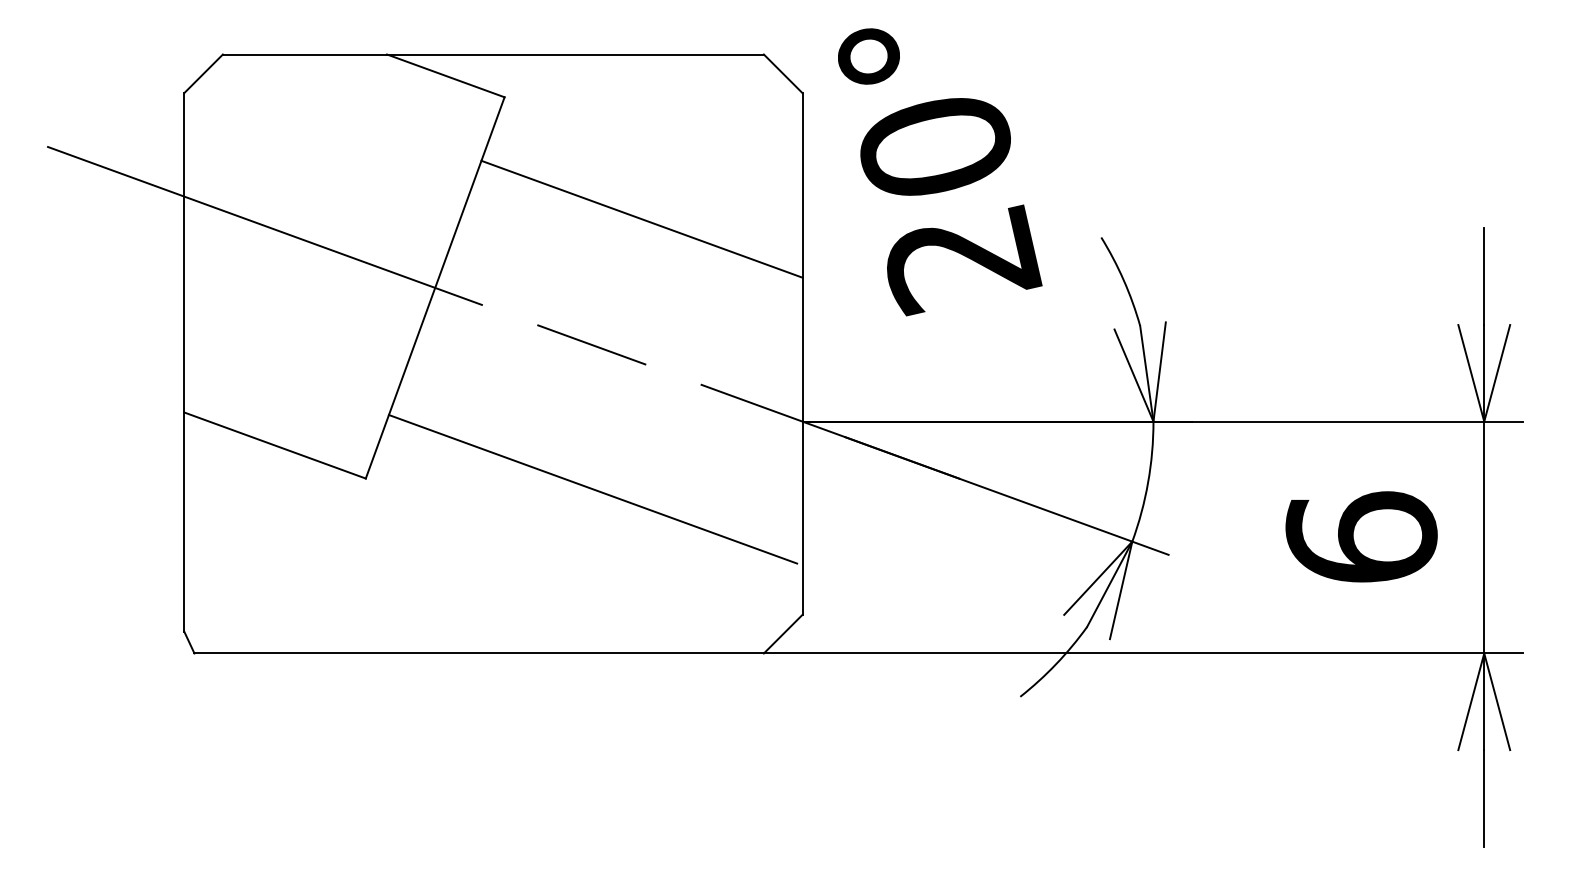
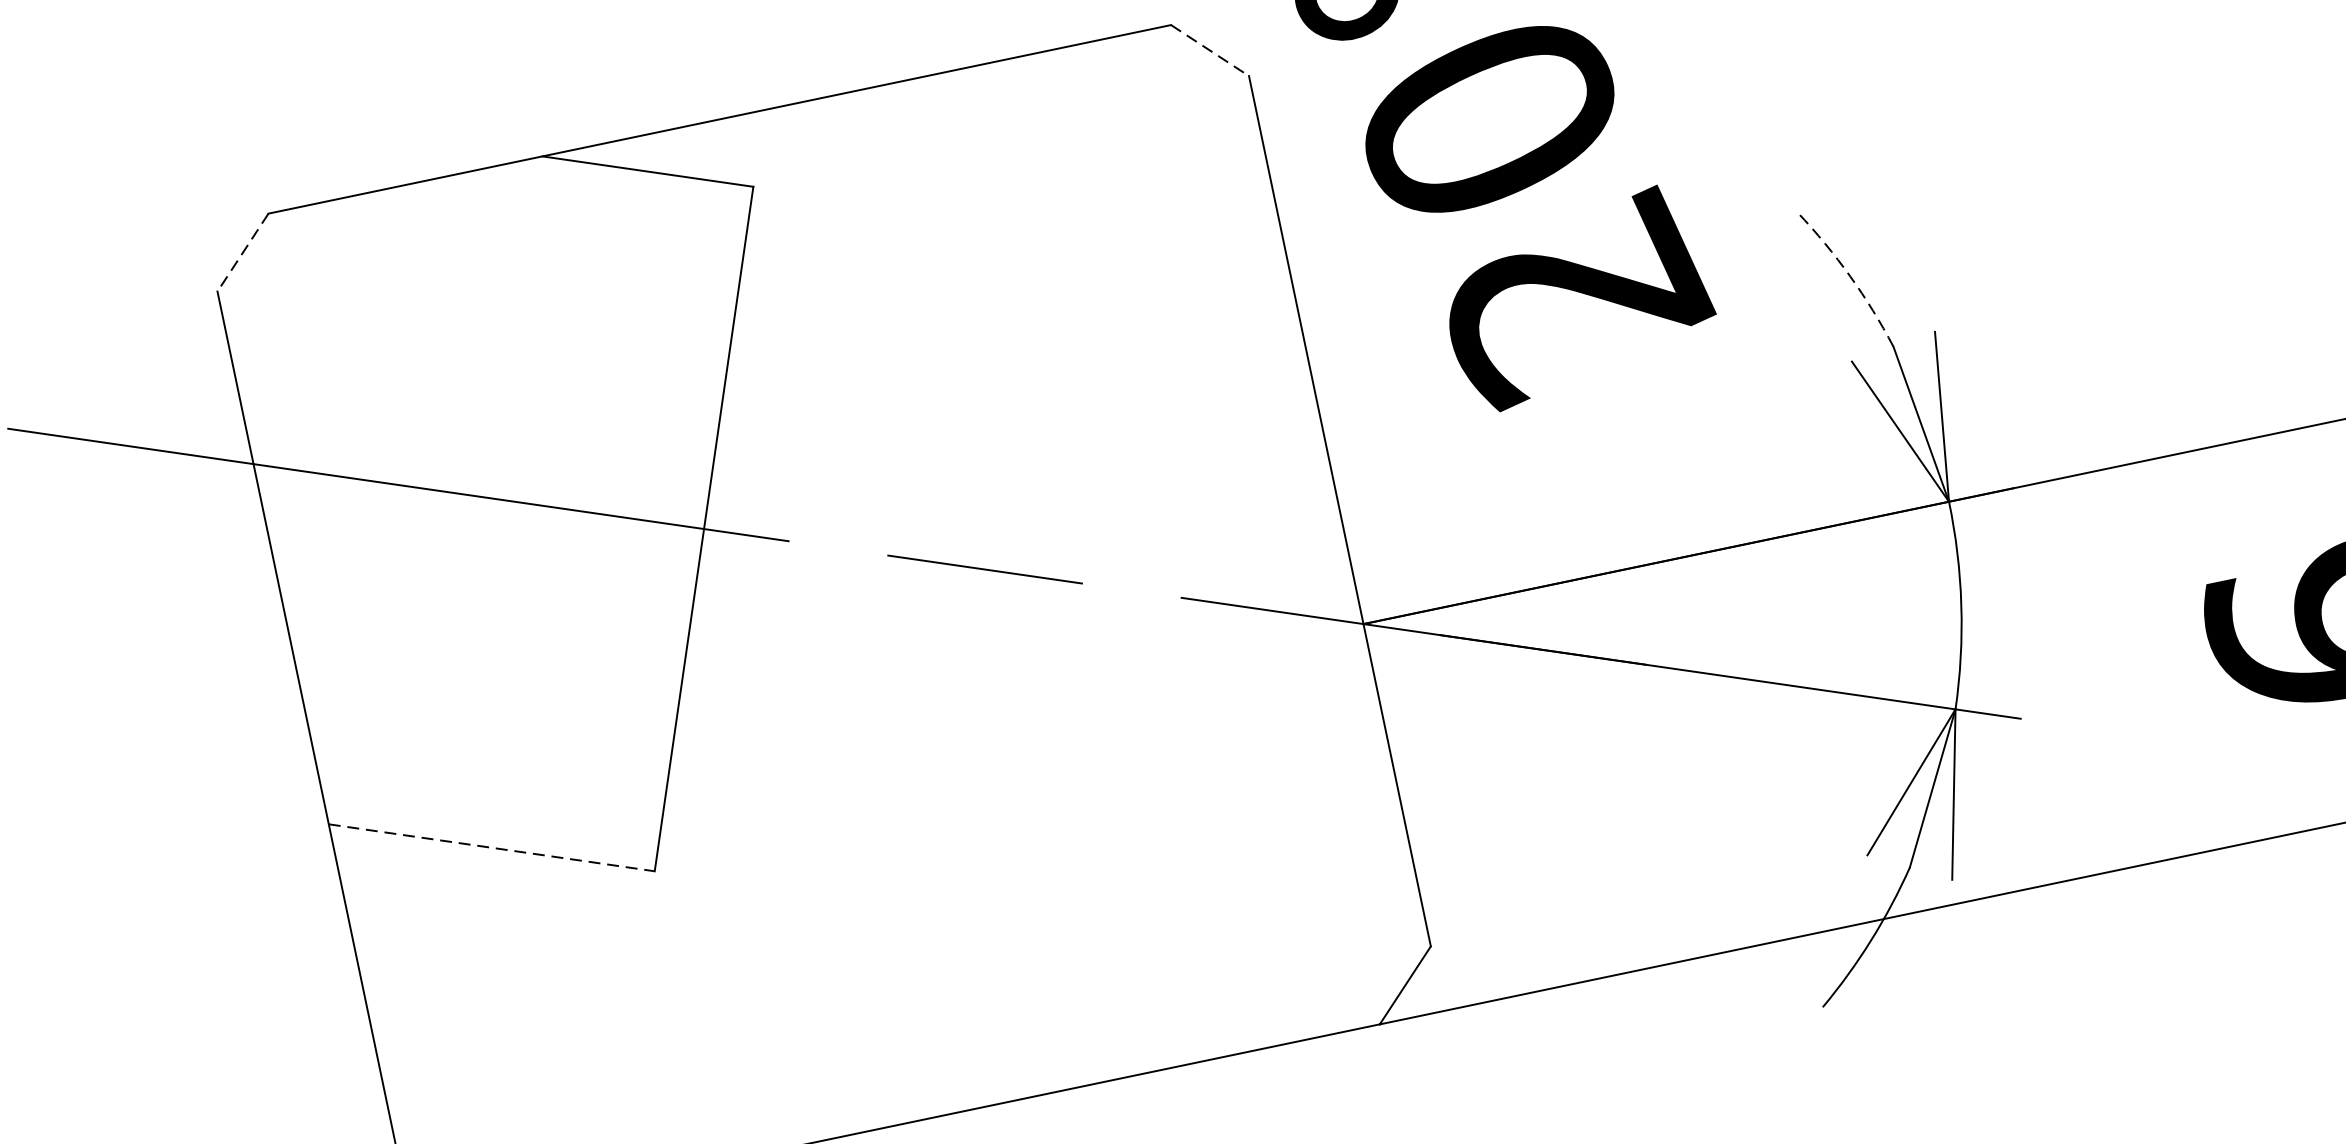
line: (203, 74) -> (243, 253), solid -> dashed
line: (783, 74) -> (1210, 51), solid -> dashed
line: (641, 218) -> (1024, 341), removed
arc: (1123, 280) -> (1849, 276), solid -> dashed
line: (275, 445) -> (492, 847), solid -> dashed
line: (592, 489) -> (1036, 810), removed

